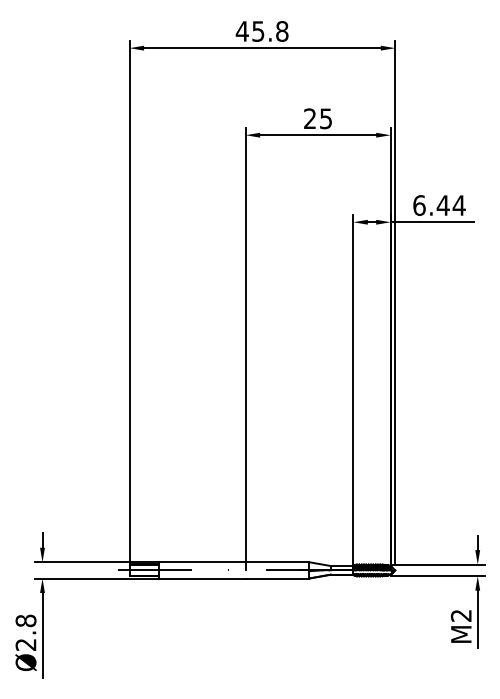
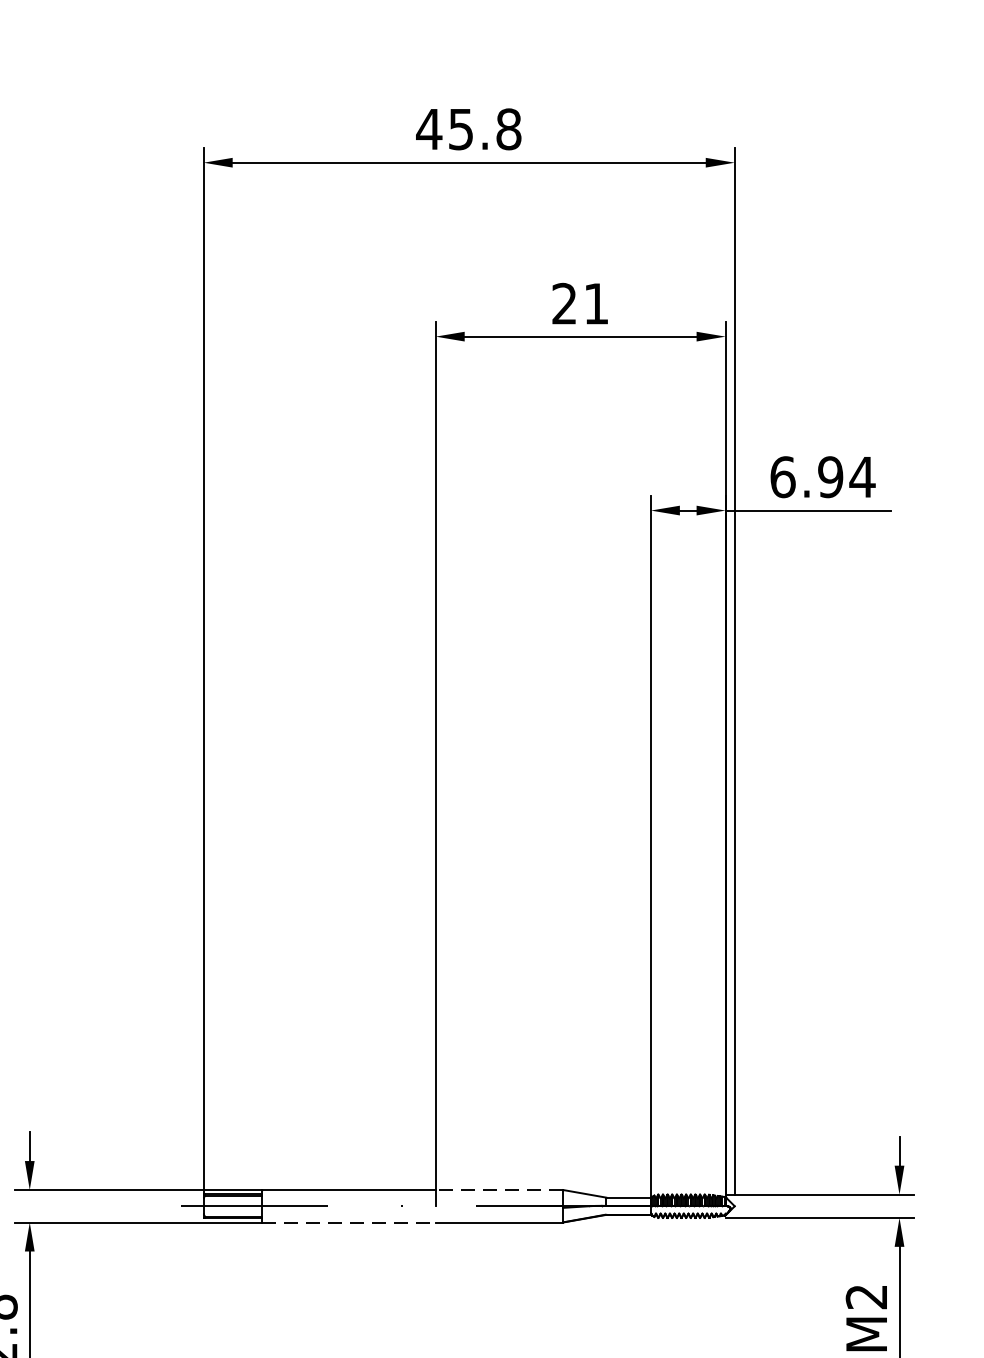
text: (325, 118) -> (595, 303), 25 -> 21
text: (442, 205) -> (829, 477), 6.44 -> 6.94
line: (277, 562) -> (499, 1190), solid -> dashed
line: (202, 578) -> (349, 1222), solid -> dashed

